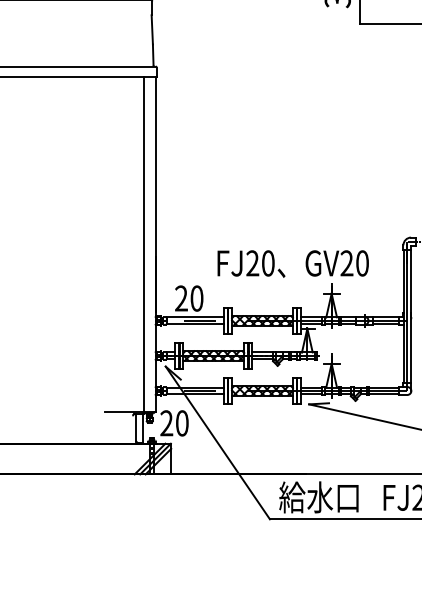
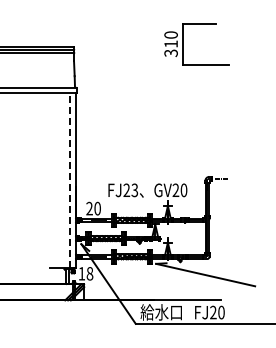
line: (142, 242) -> (69, 179), solid -> dashed
text: (267, 263) -> (134, 190), FJ20 -> FJ23
text: (173, 422) -> (85, 273), 20 -> 18

